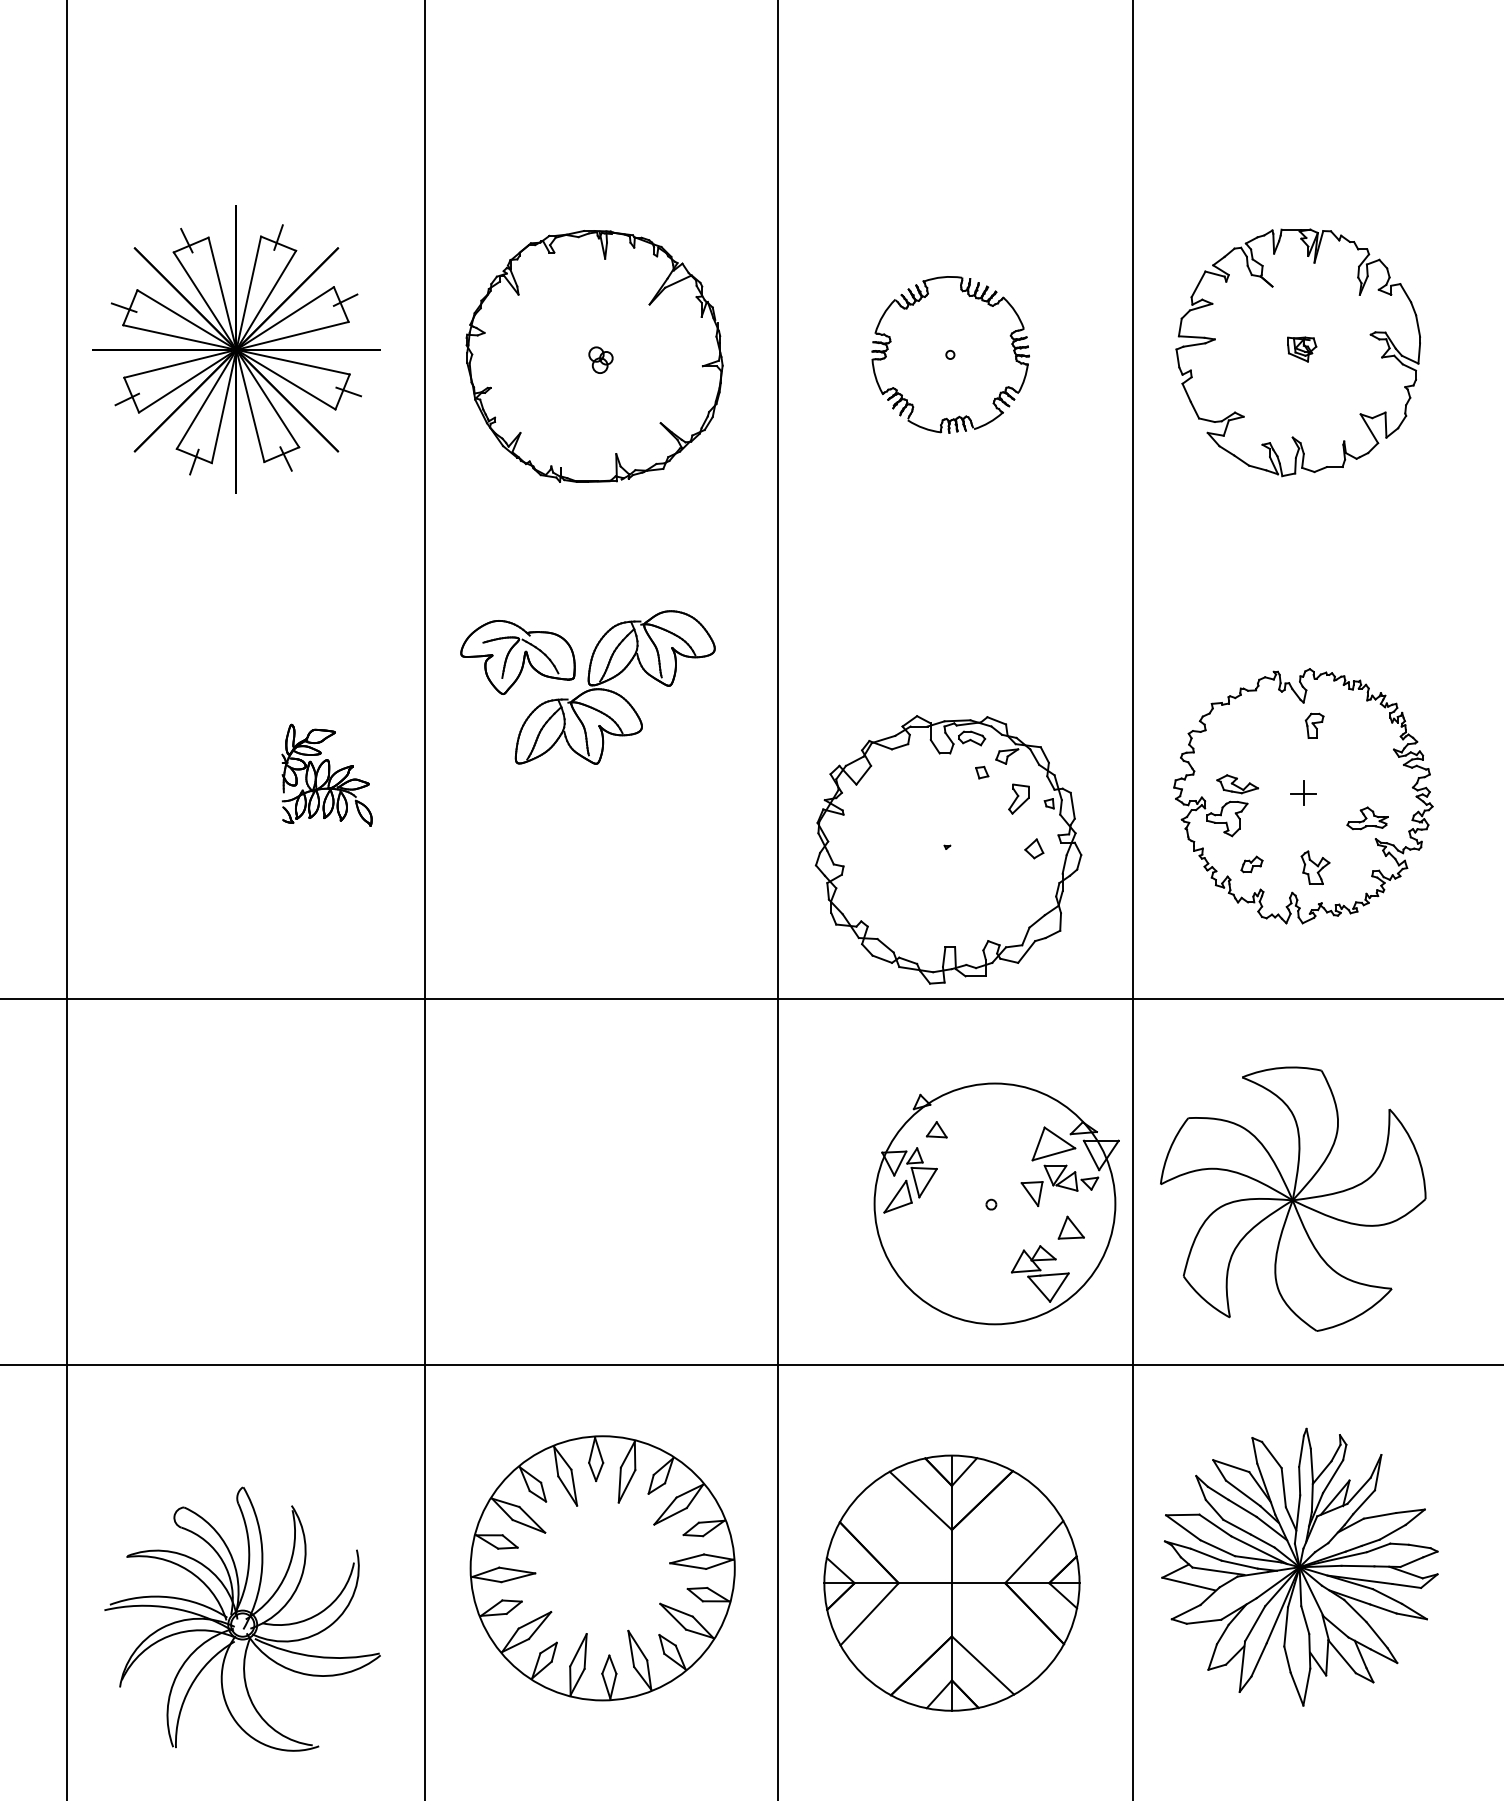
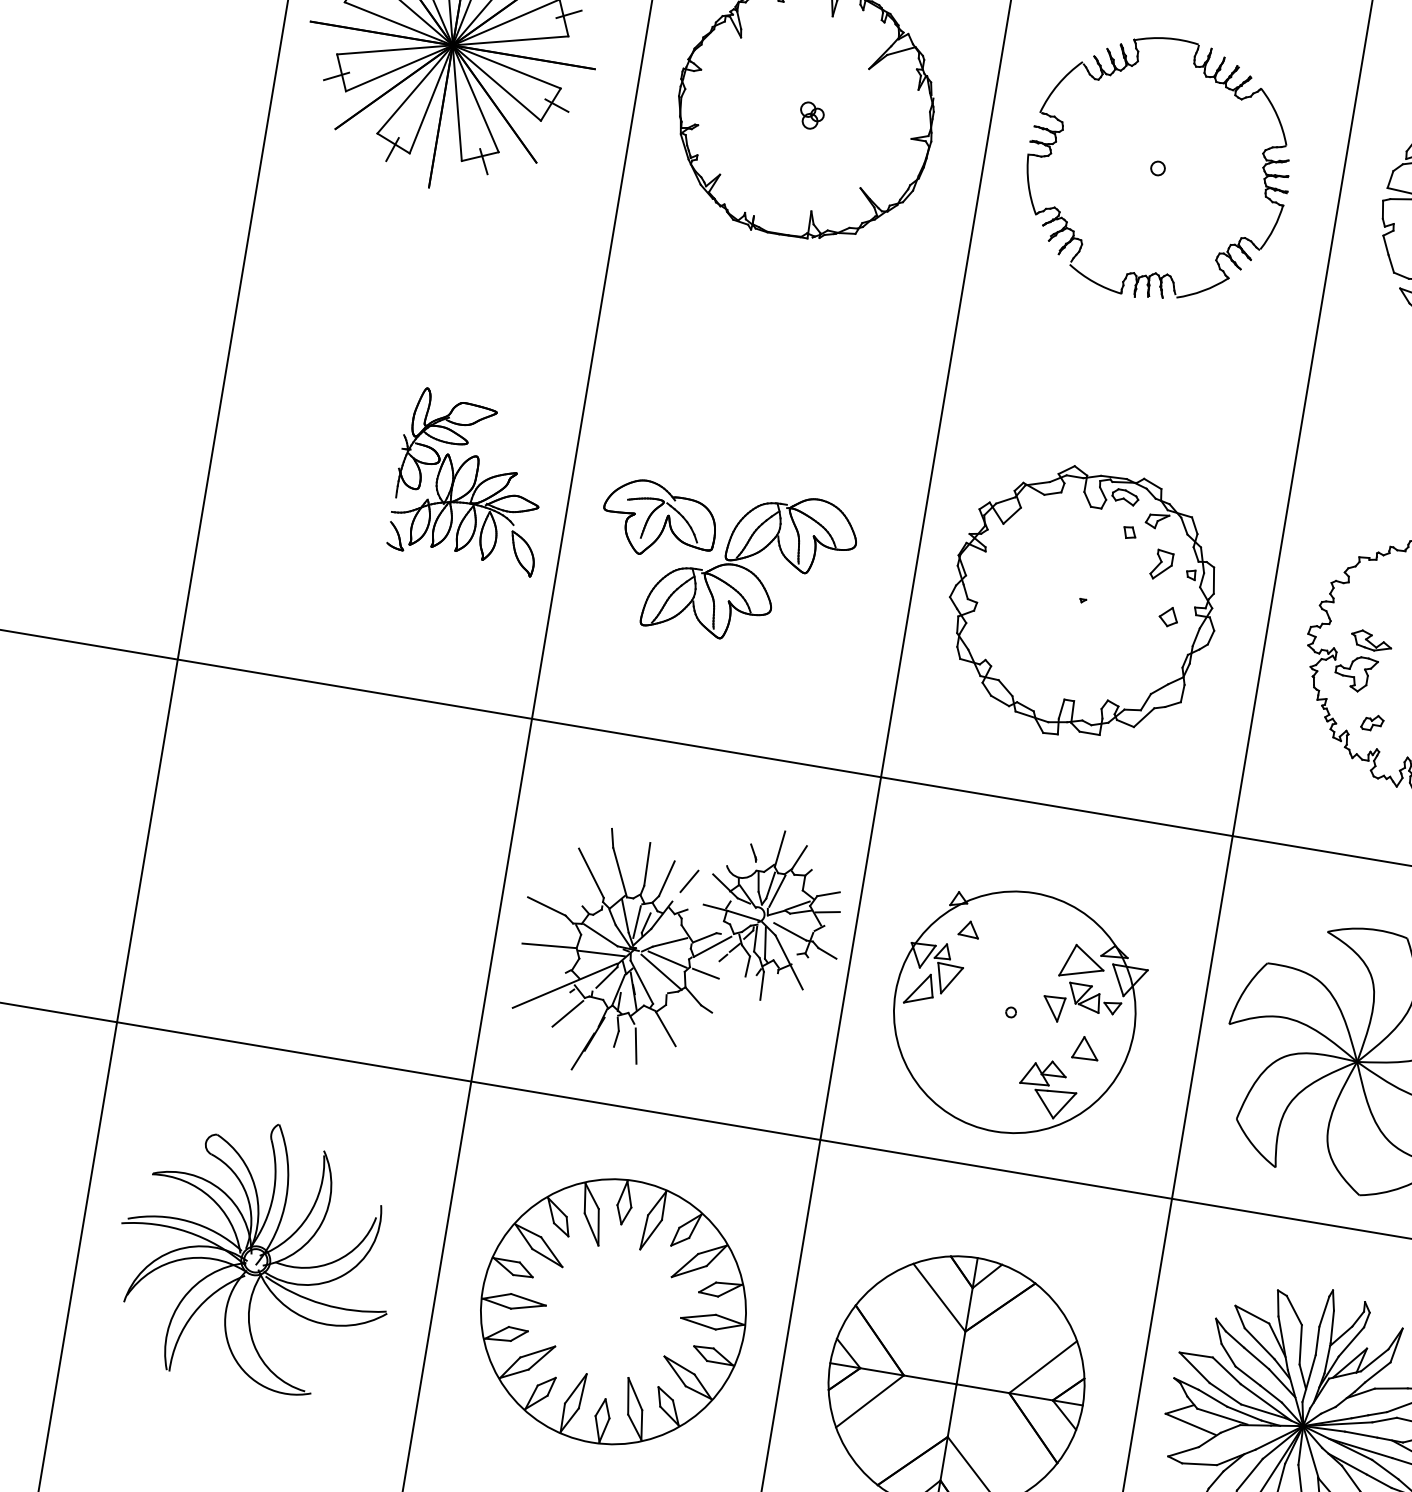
part: (950, 354) -> (1158, 168), size x1.67
part: (587, 687) -> (723, 561), moved
part: (326, 775) -> (471, 481), size x1.67
part: (948, 849) -> (1083, 603), moved
part: (606, 1202) -> (677, 950), added
part: (996, 1203) -> (1016, 1012), moved
part: (242, 1618) -> (256, 1254), moved

